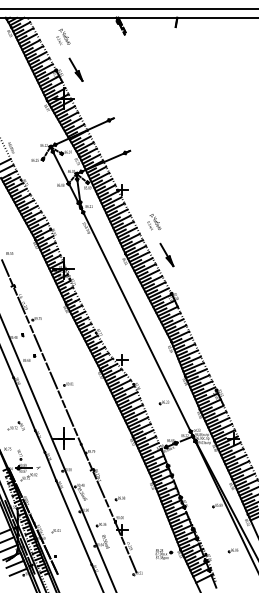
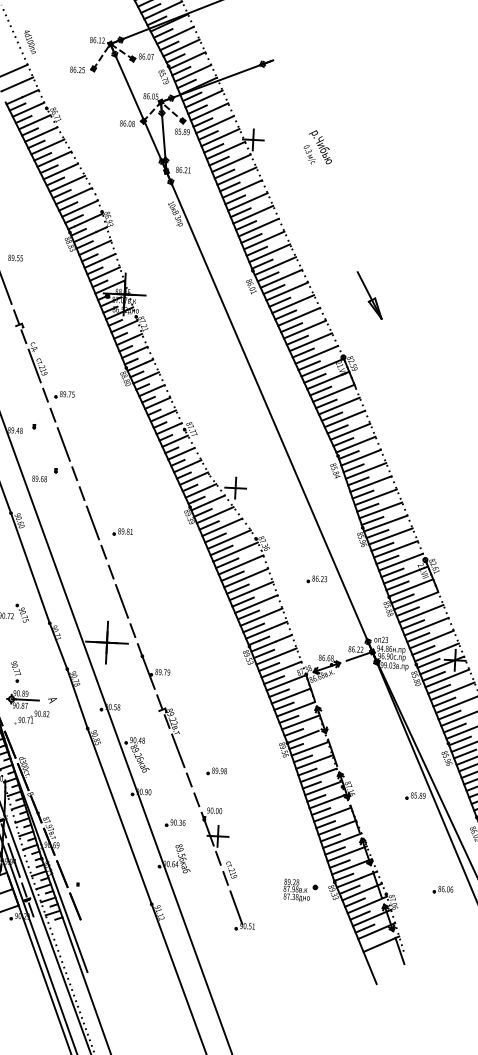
text: (154, 222) -> (318, 148), moved
part: (166, 254) -> (368, 294), moved
part: (55, 531) -> (80, 832), removed

